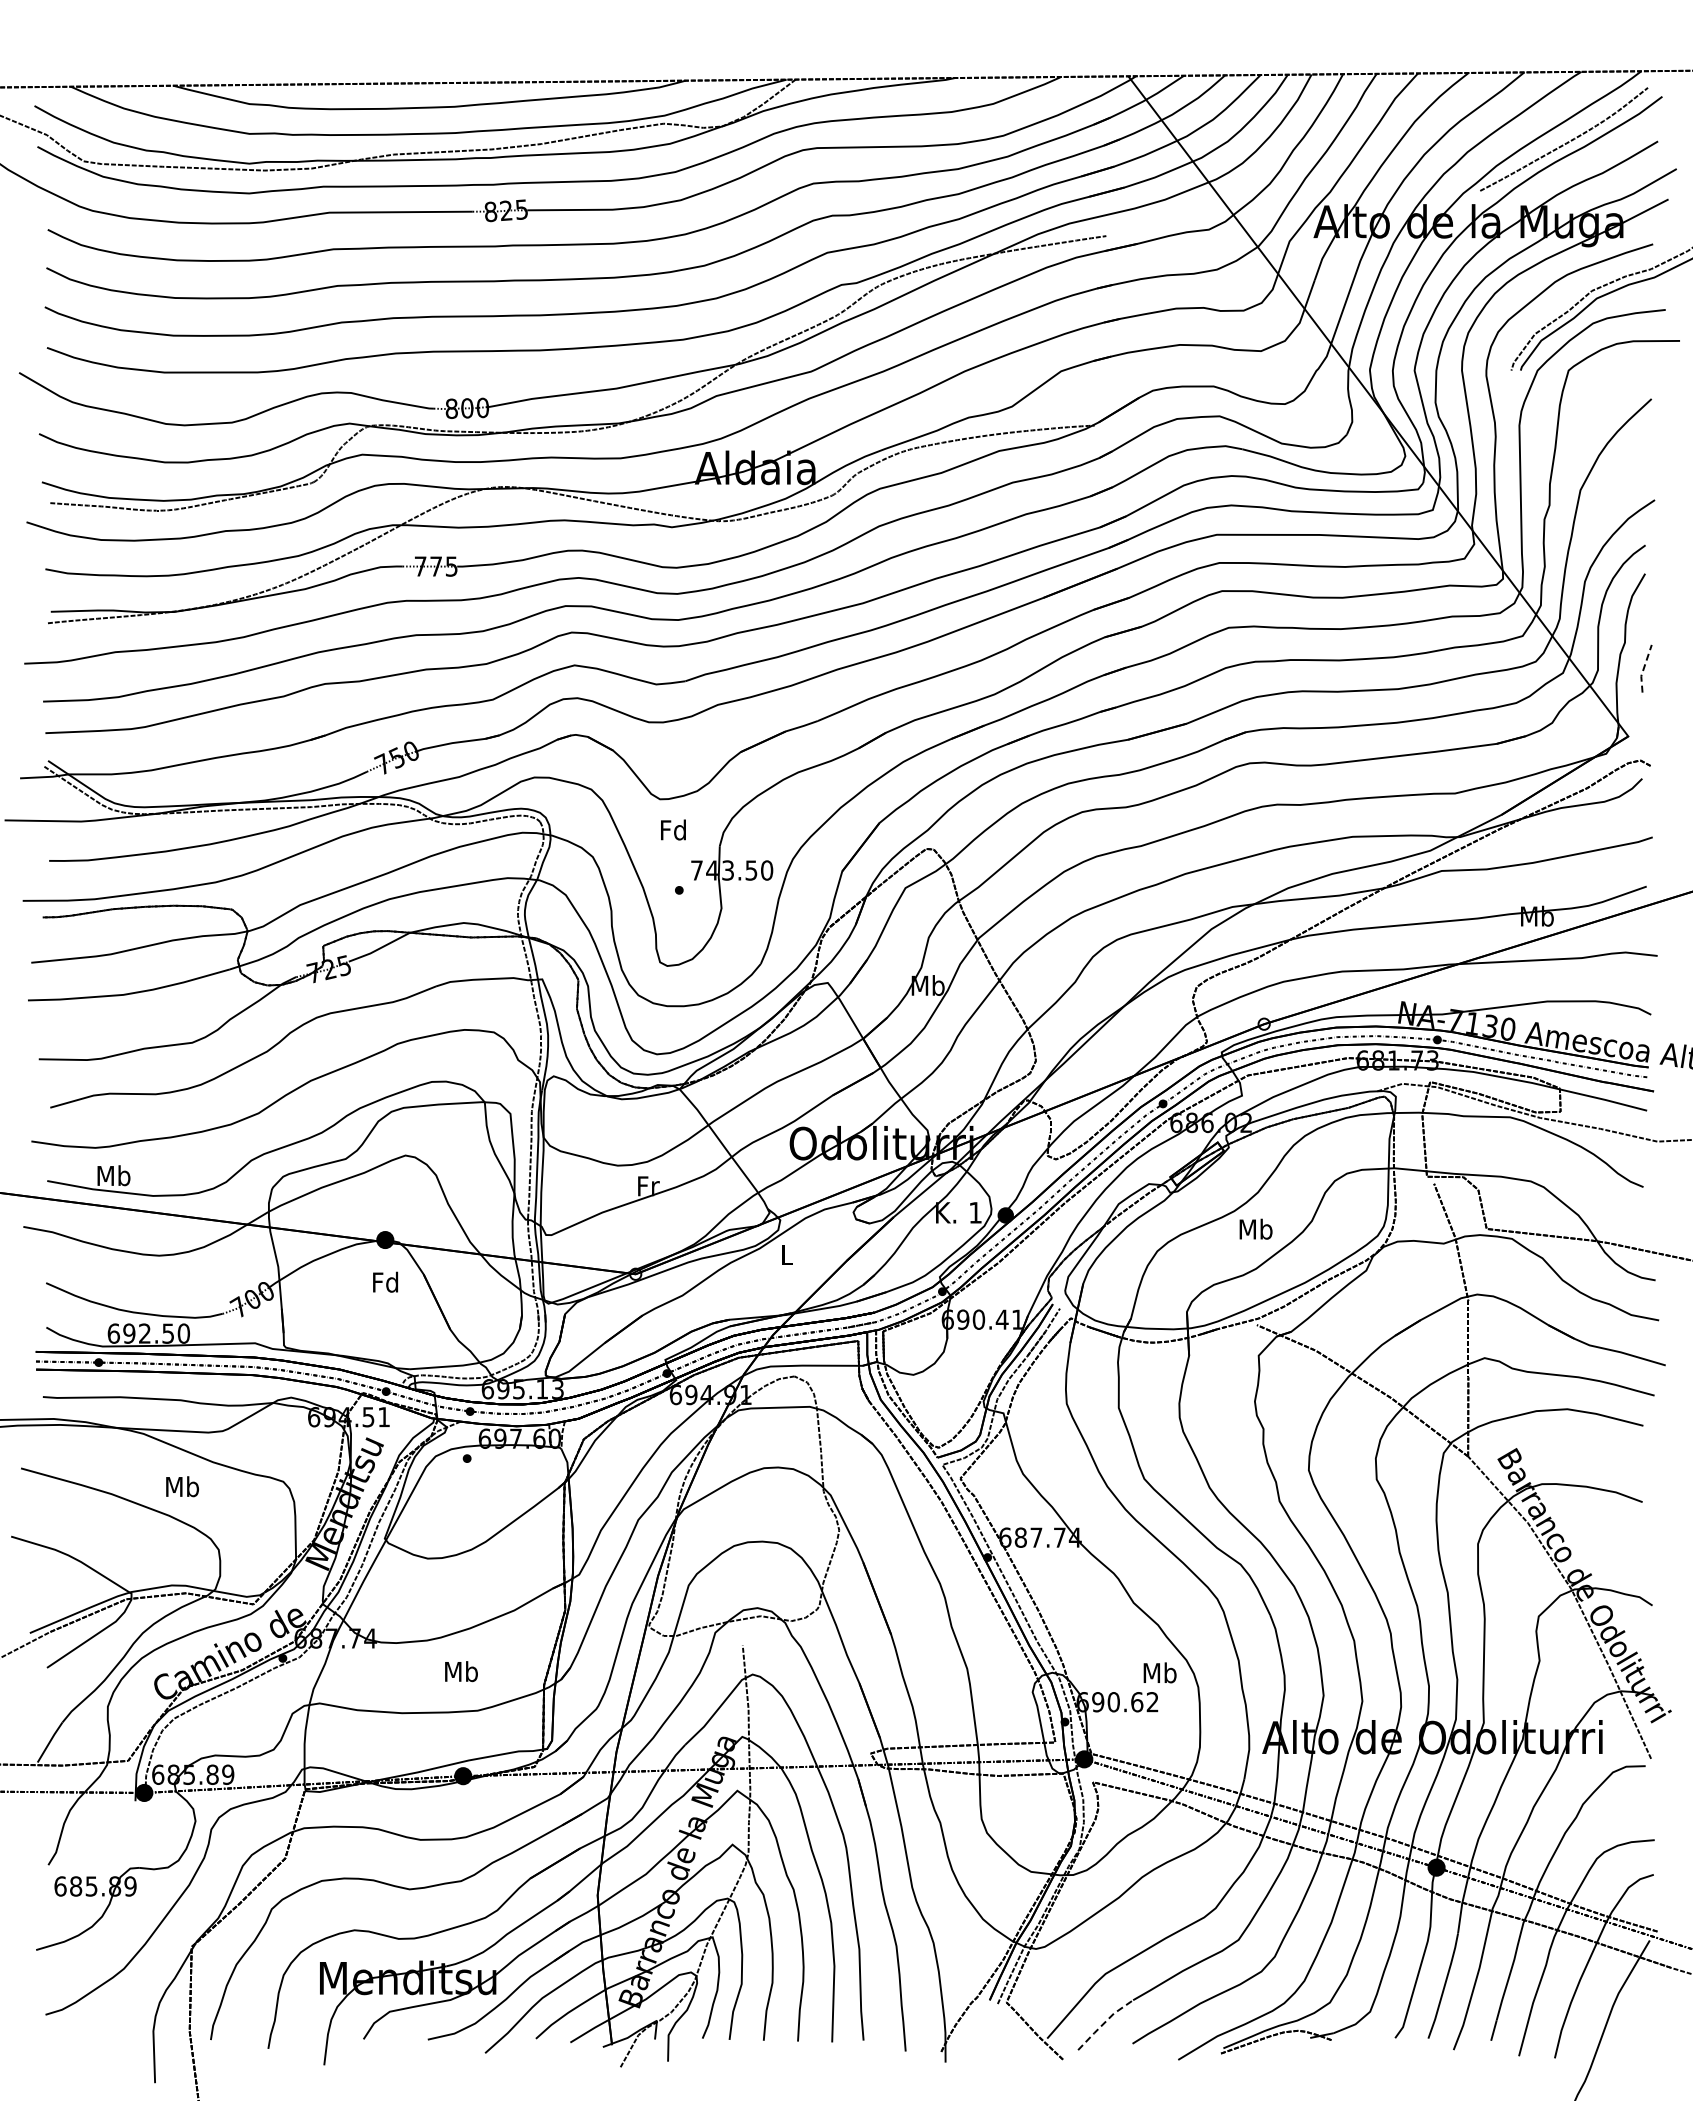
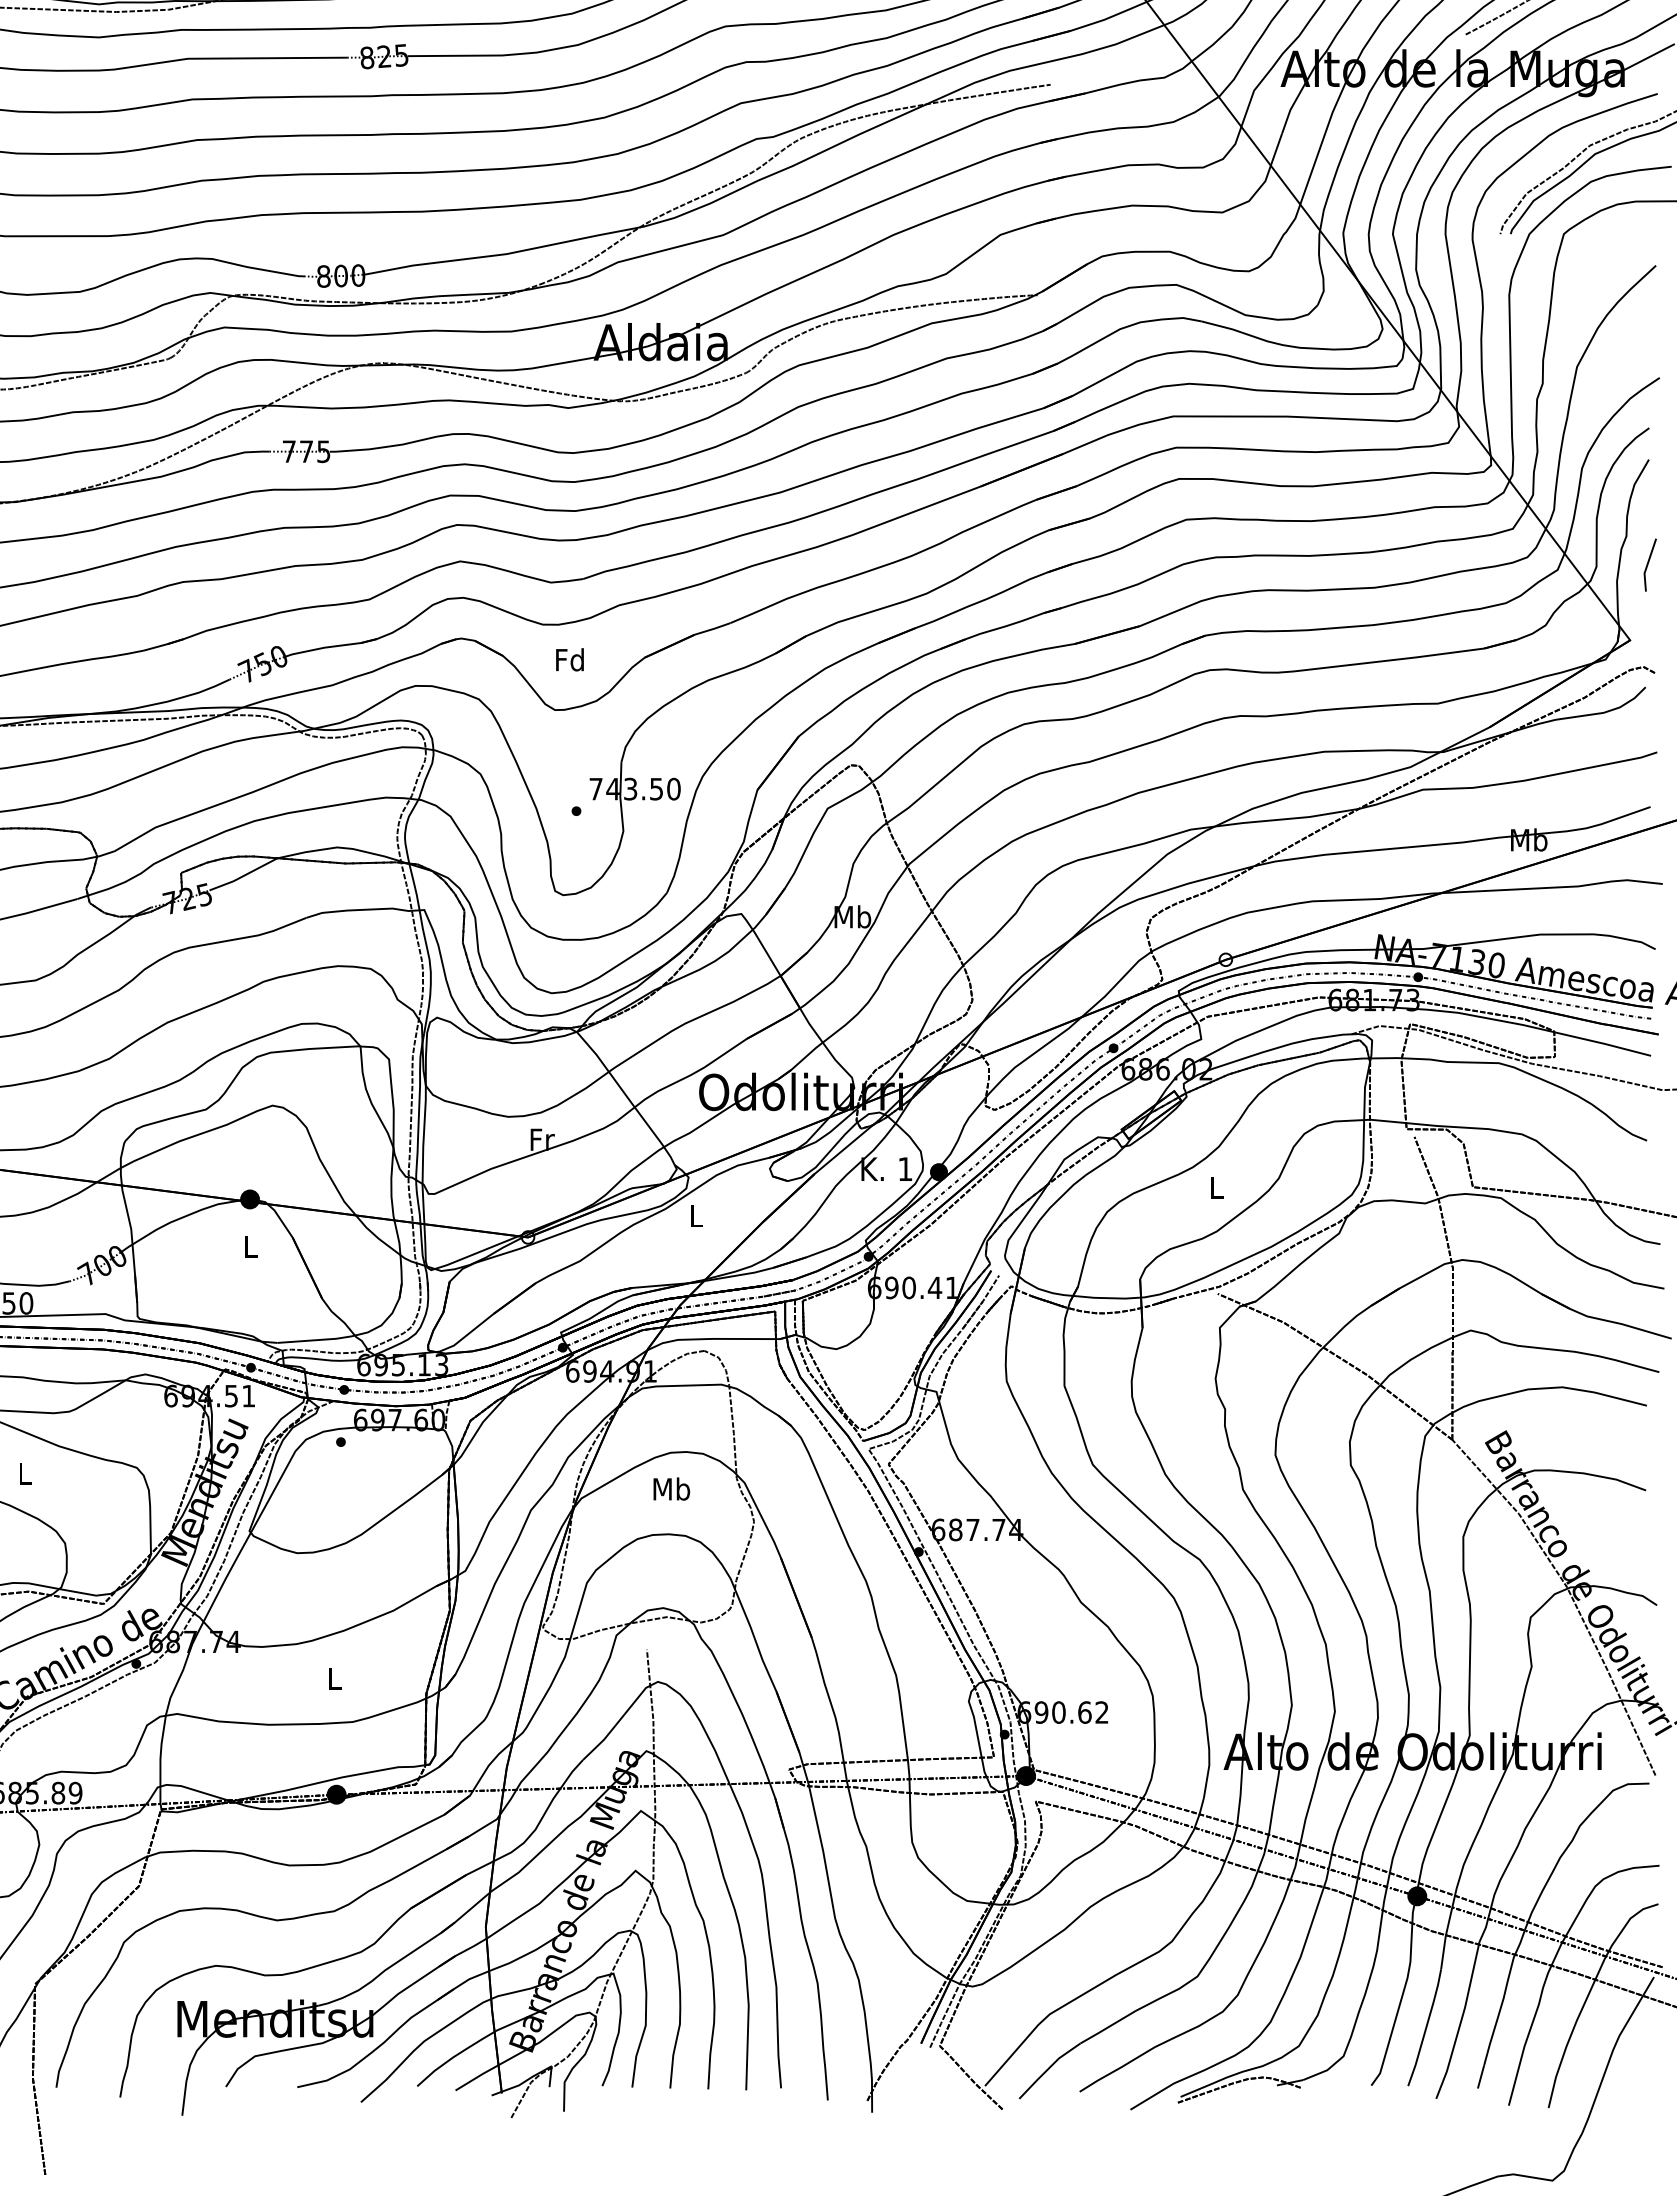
line: (1643, 668) -> (1647, 564), dashed -> solid
text: (673, 829) -> (570, 659), moved
text: (1255, 1228) -> (1216, 1186), Mb -> L
text: (385, 1281) -> (250, 1245), Fd -> L
text: (182, 1486) -> (24, 1473), Mb -> L
text: (461, 1671) -> (334, 1678), Mb -> L
text: (1159, 1672) -> (671, 1488), moved
line: (1104, 2023) -> (1048, 2069), dashed -> solid

